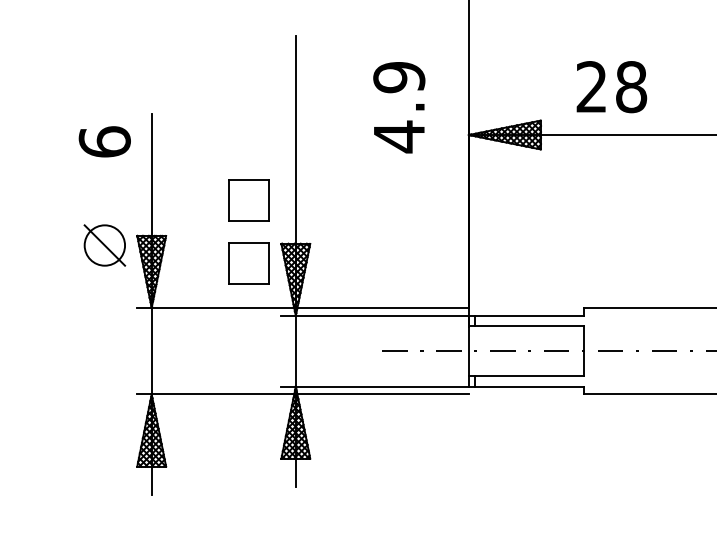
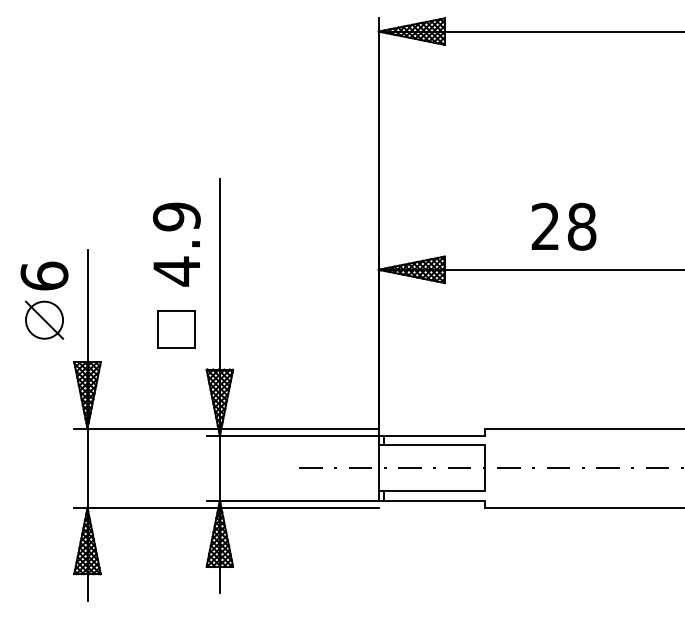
text: (611, 86) -> (563, 226), moved
text: (398, 107) -> (176, 244), moved
part: (104, 244) -> (44, 319), moved
part: (248, 263) -> (176, 387), removed

